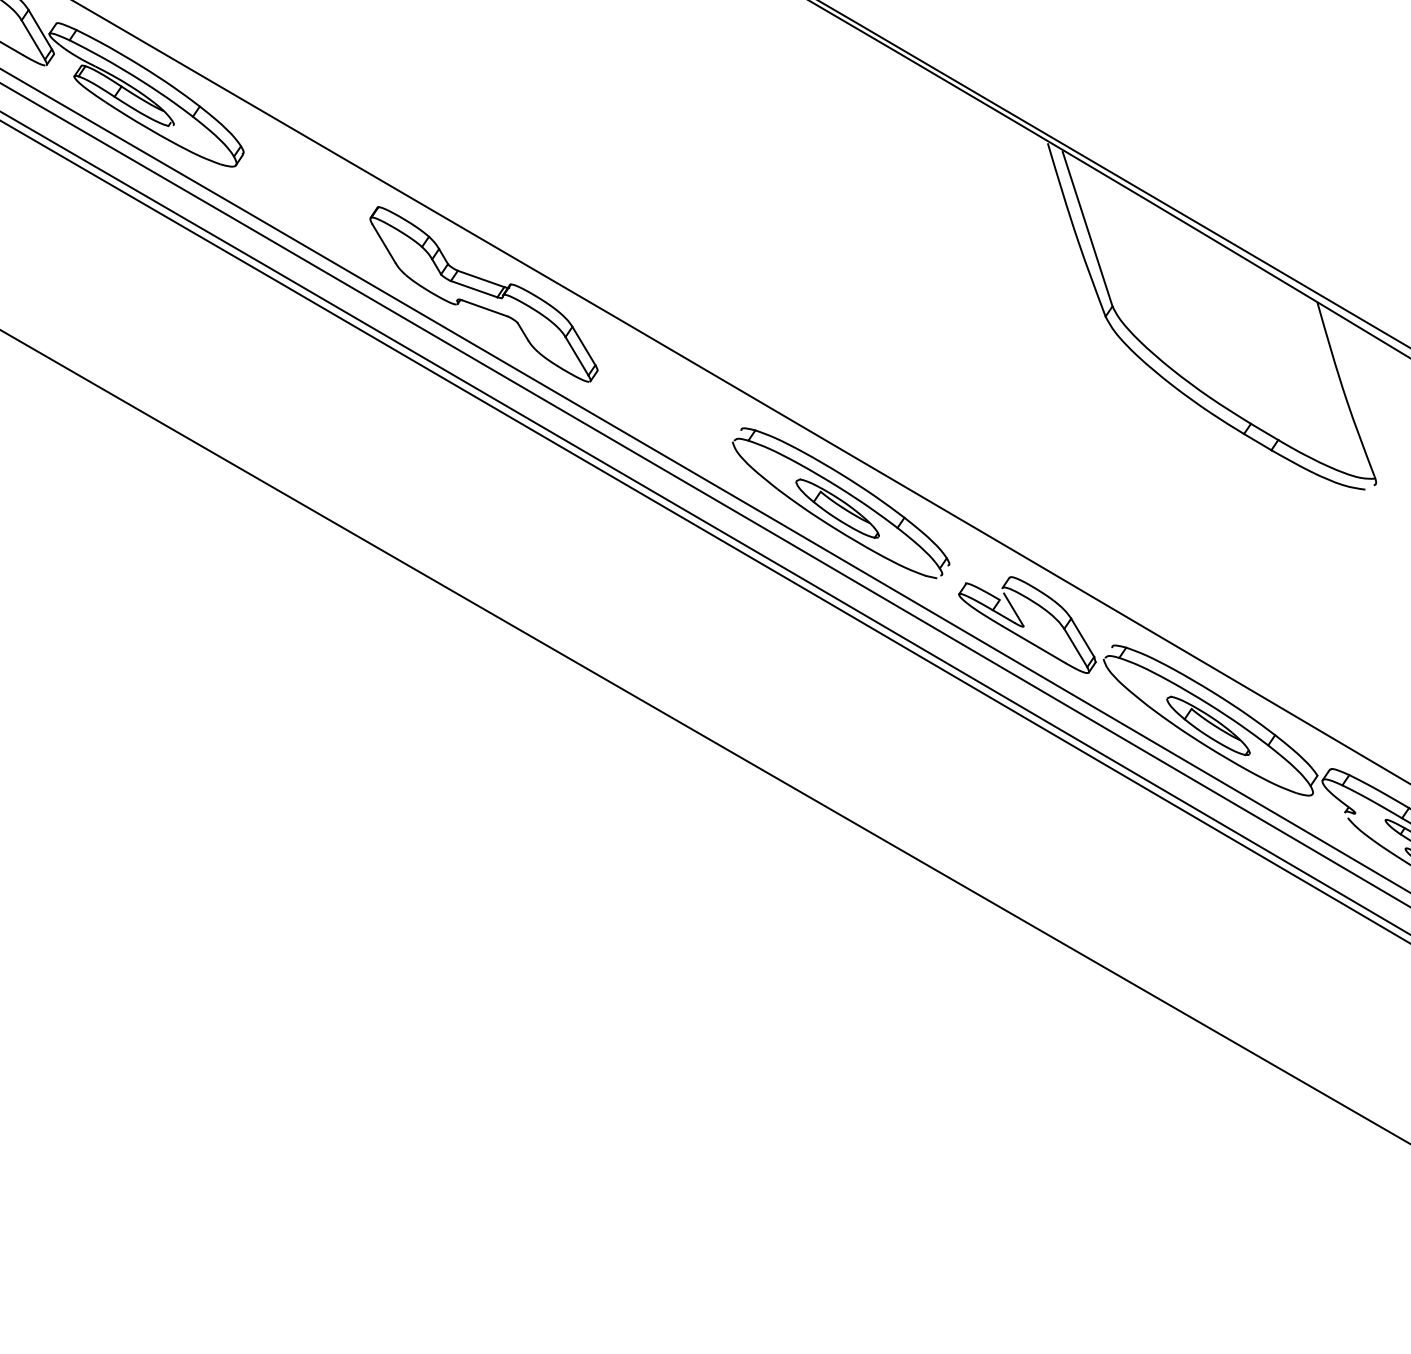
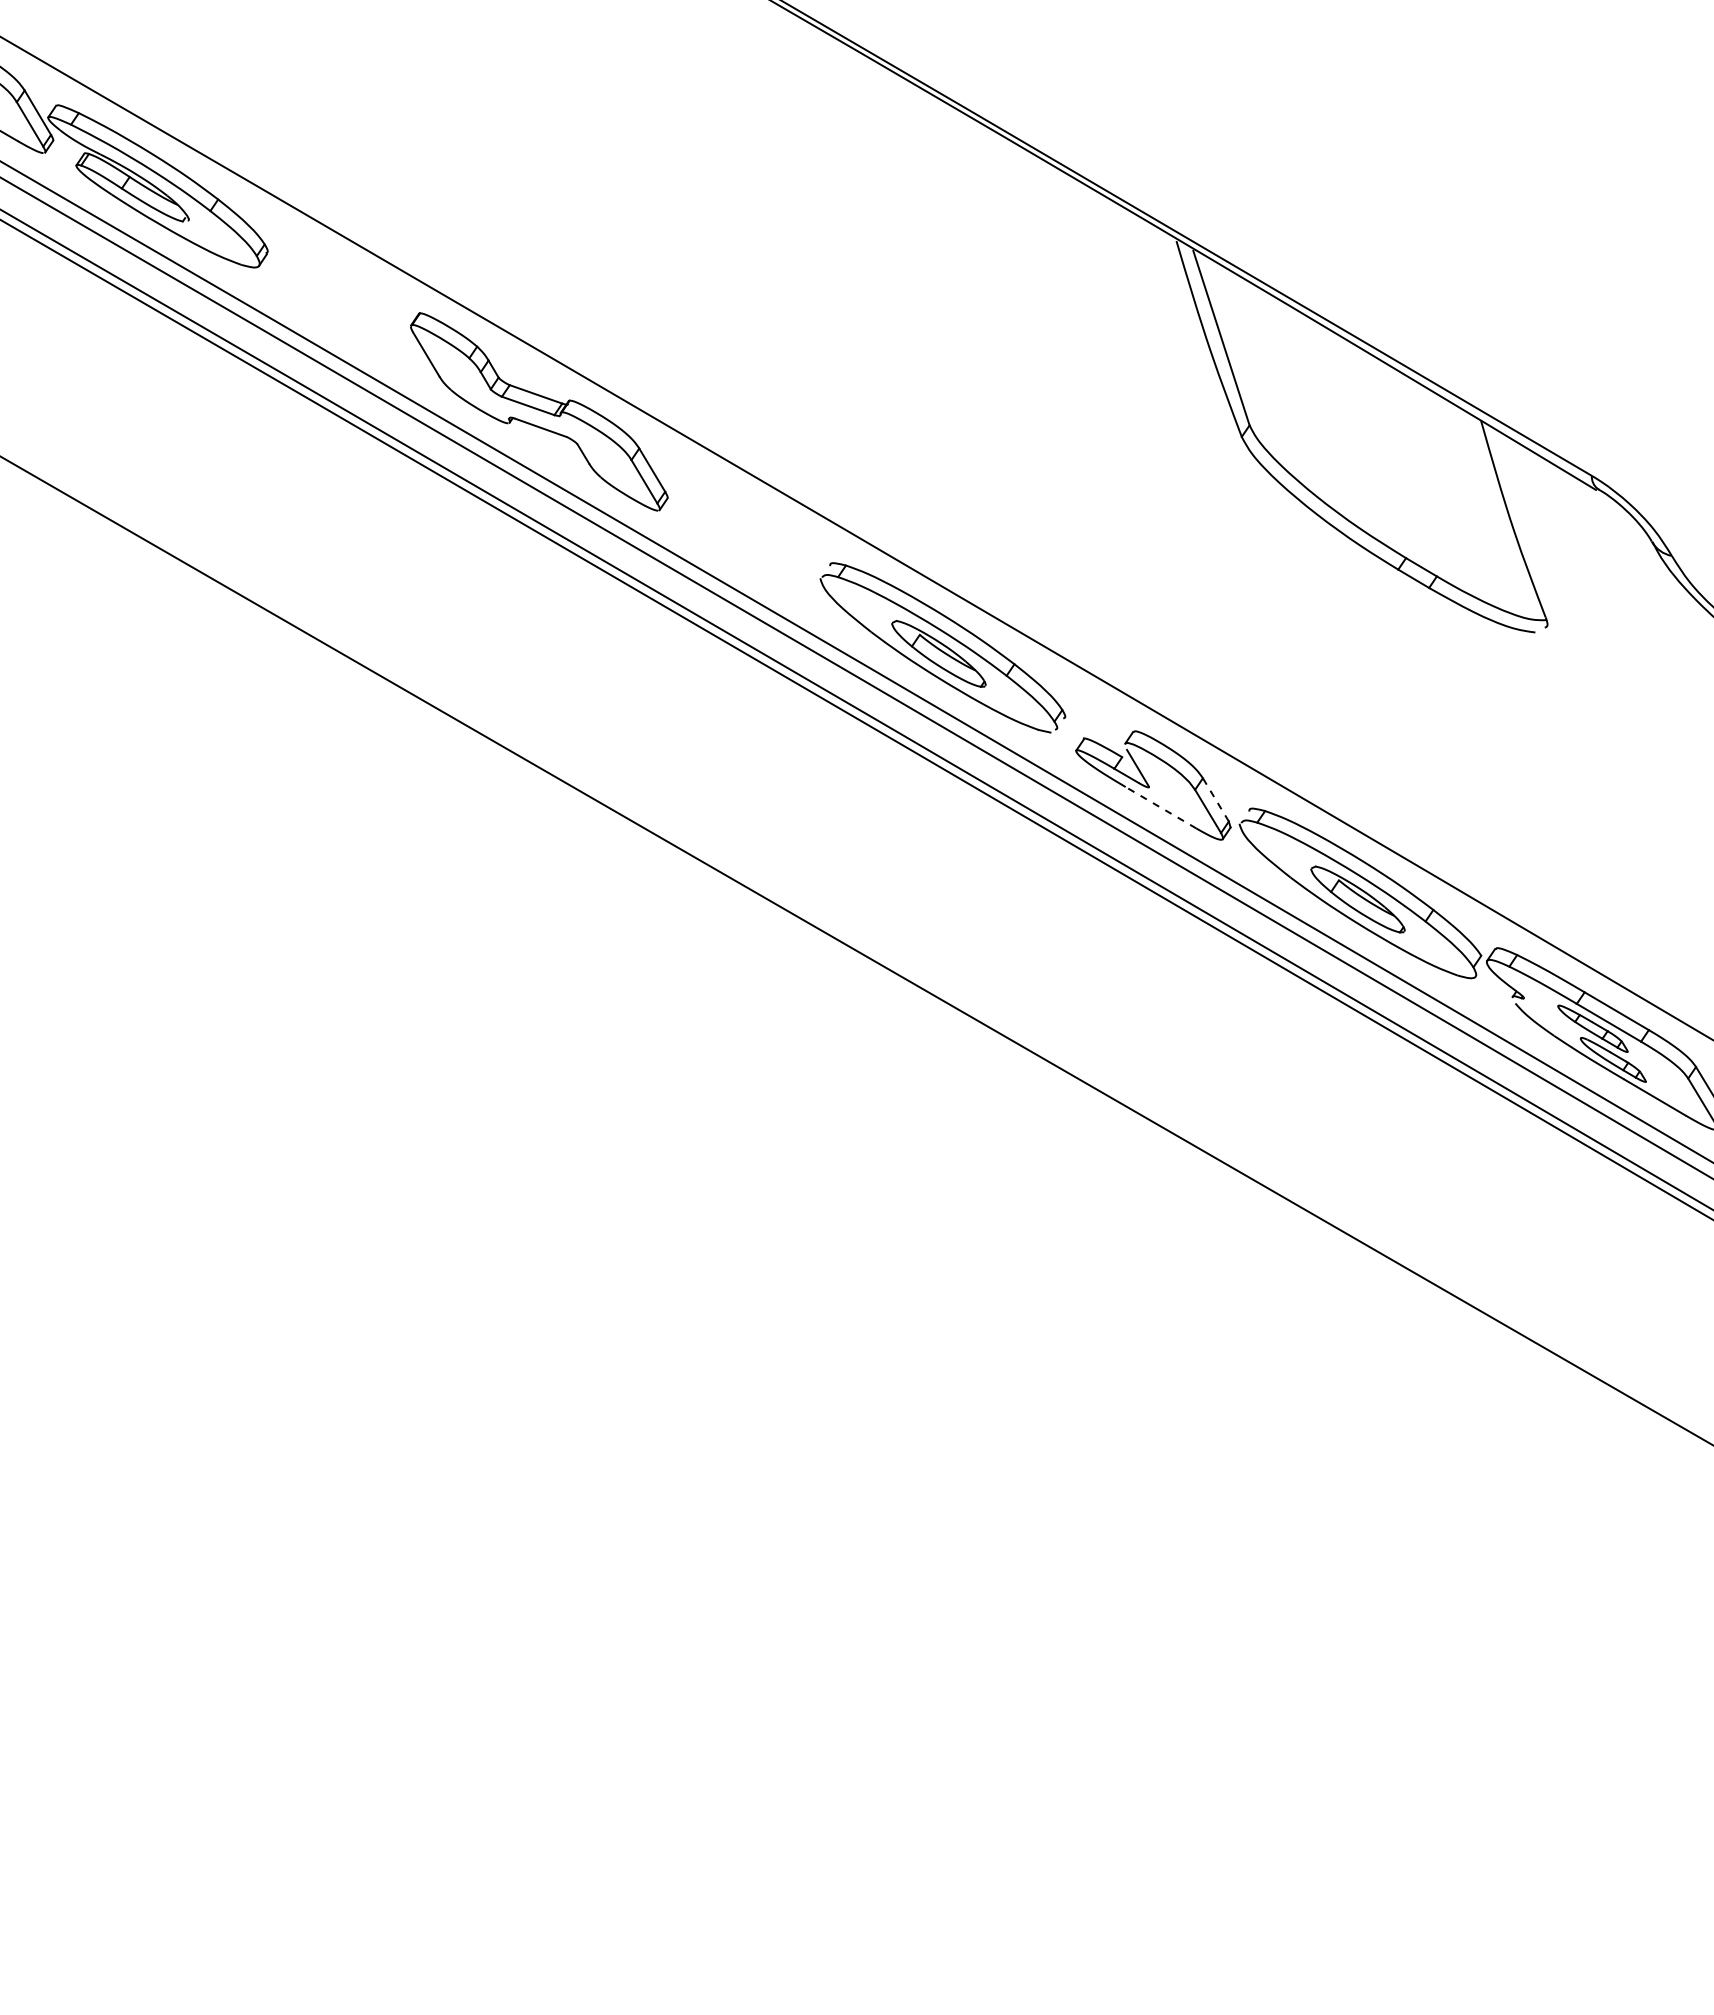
line: (1082, 637) -> (1215, 799), solid -> dashed
line: (1033, 644) -> (1160, 807), solid -> dashed

